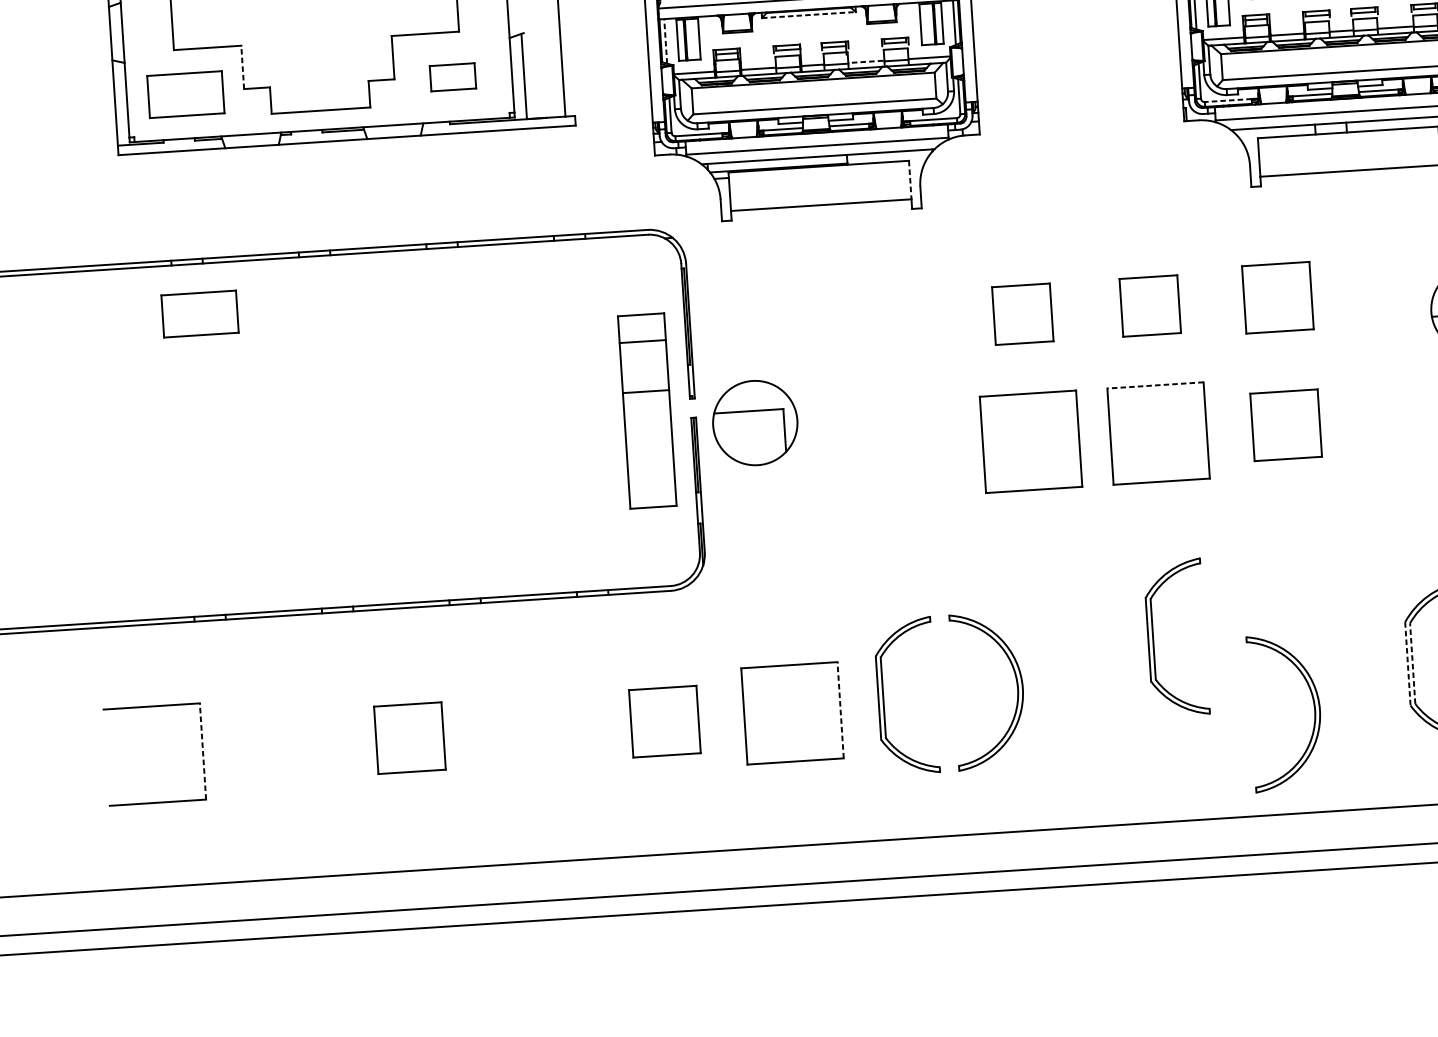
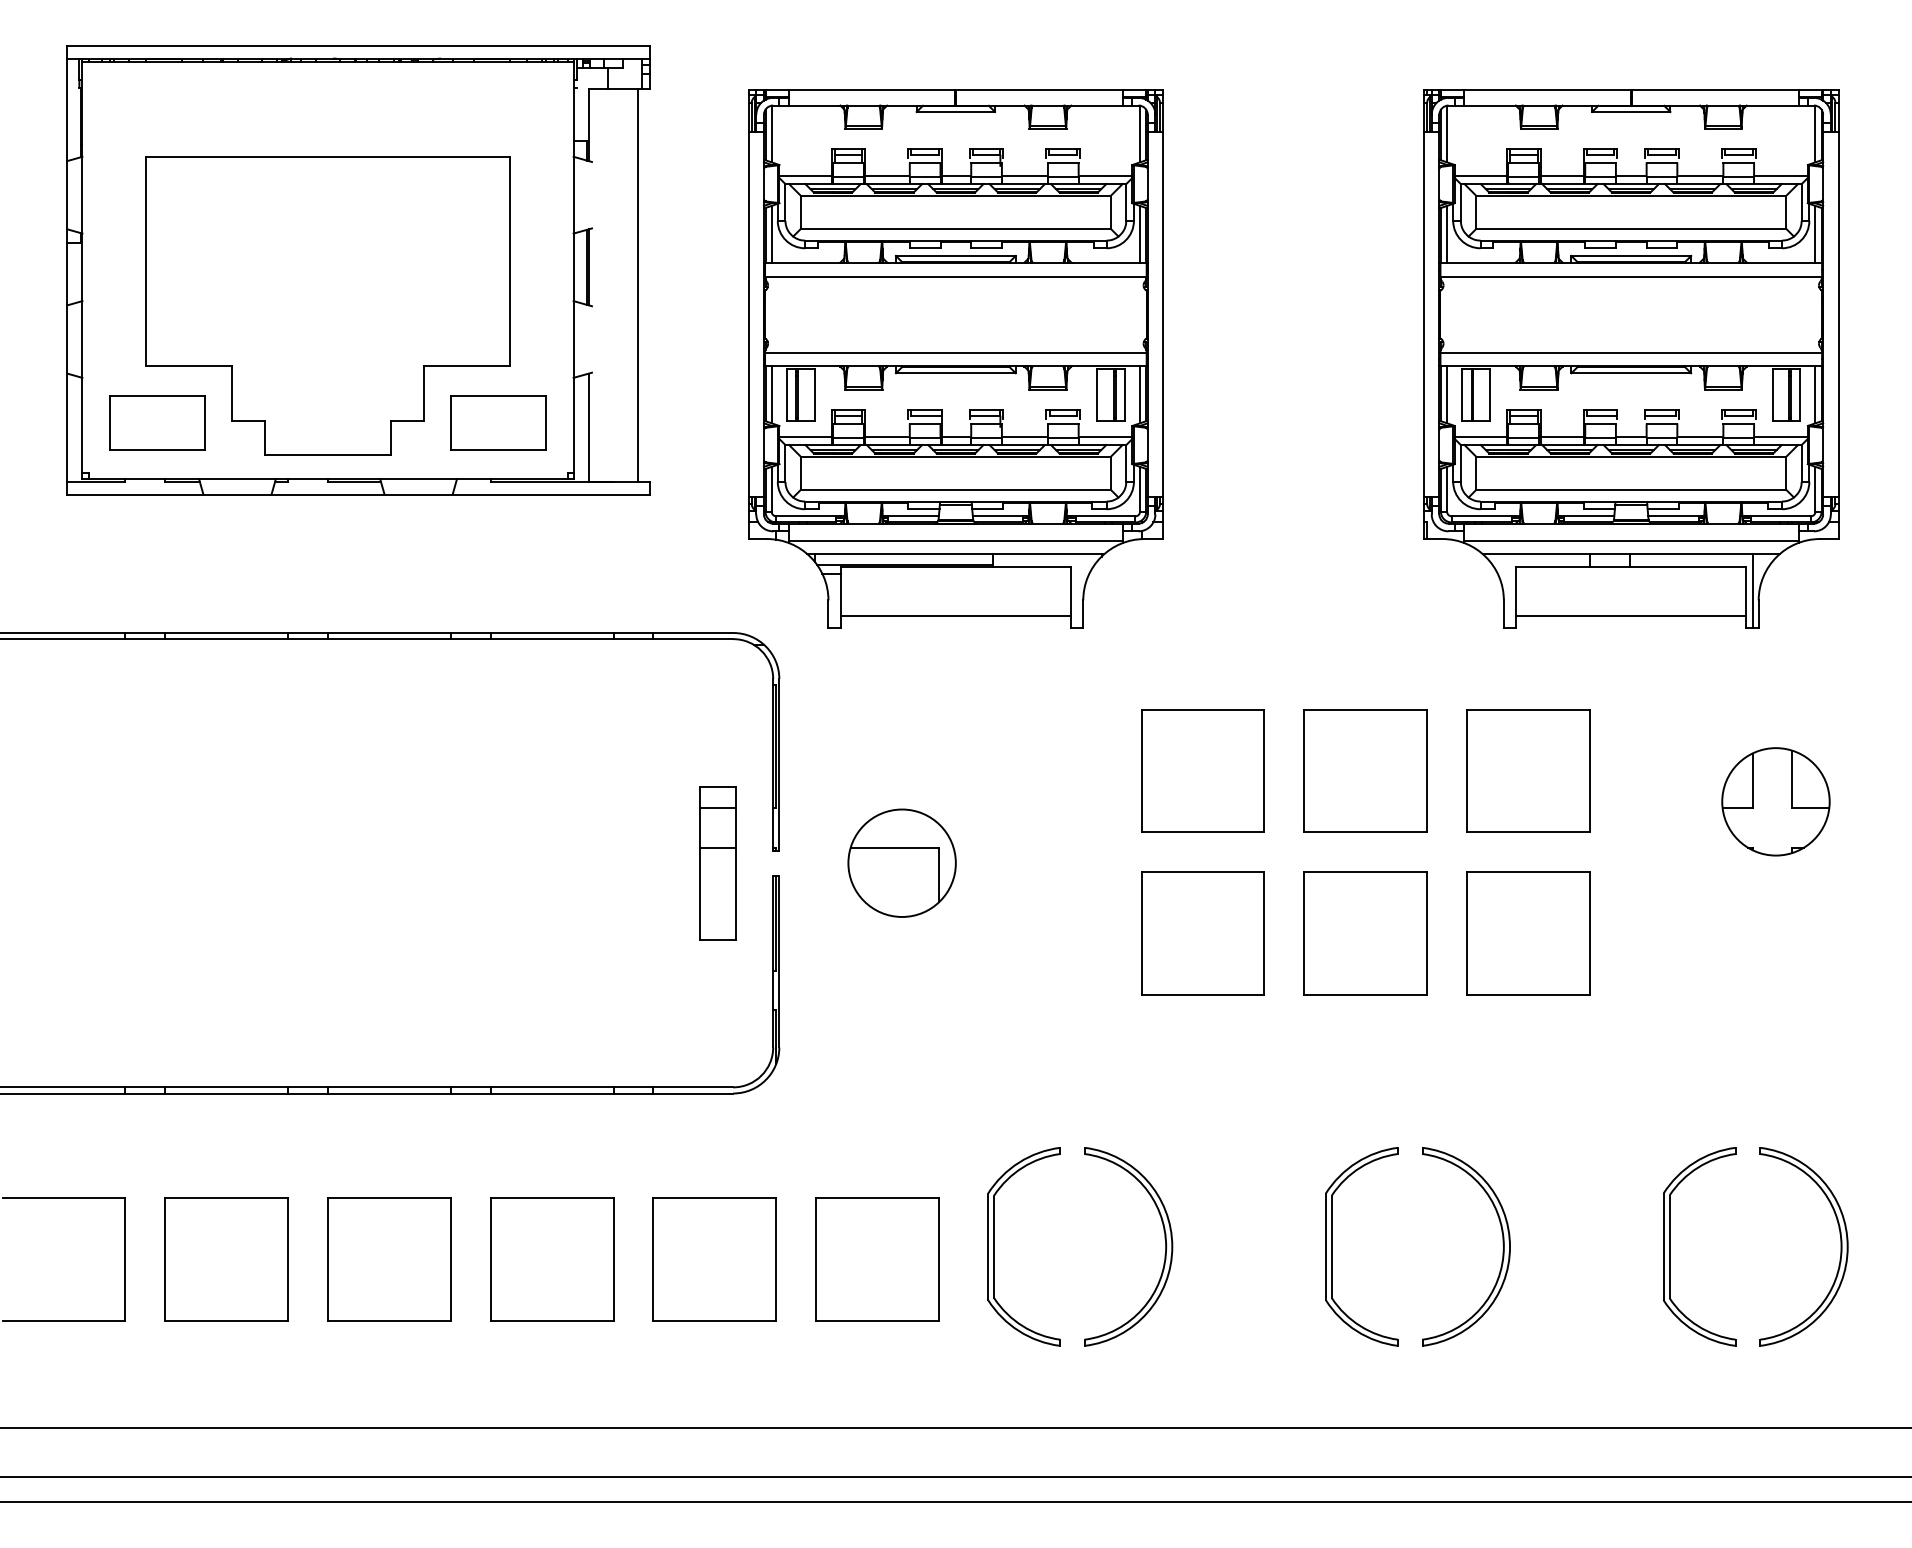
line: (808, 15) -> (955, 373), dashed -> solid
line: (665, 41) -> (771, 394), dashed -> solid
line: (866, 61) -> (1024, 437), dashed -> solid
line: (243, 67) -> (232, 393), dashed -> solid
part: (453, 76) -> (498, 422), size x1.67
line: (1228, 100) -> (1481, 516), dashed -> solid
line: (909, 180) -> (1070, 591), dashed -> solid
part: (1277, 297) -> (1528, 770), size x1.43
part: (1150, 305) -> (1365, 770), size x1.67
part: (199, 313) -> (157, 702), removed
part: (1022, 313) -> (1202, 770), size x1.67
line: (1155, 385) -> (1365, 872), dashed -> solid
part: (647, 411) -> (717, 863), size x0.62
part: (754, 422) -> (901, 862), moved
part: (1286, 425) -> (1528, 933), size x1.43
part: (1153, 639) -> (1332, 1246), moved
line: (1412, 663) -> (1669, 1246), dashed -> solid
line: (1407, 664) -> (1663, 1247), dashed -> solid
part: (1313, 708) -> (1502, 1243), moved
line: (840, 709) -> (938, 1258), dashed -> solid
part: (664, 721) -> (714, 1259), size x1.43
part: (537, 730) -> (552, 1259), added
part: (409, 738) -> (389, 1259), size x1.43
part: (282, 746) -> (226, 1259), added
line: (203, 750) -> (125, 1258), dashed -> solid

